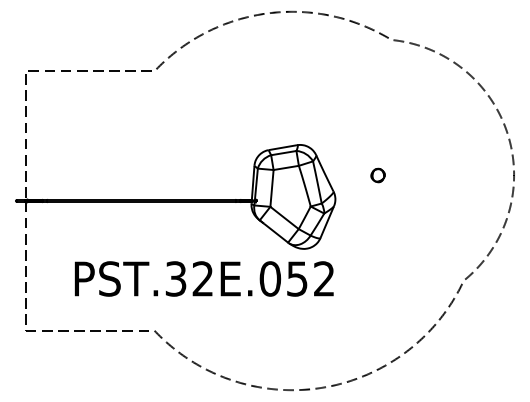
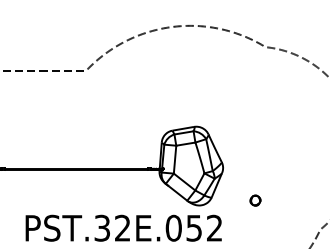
part: (377, 175) -> (255, 200), moved

